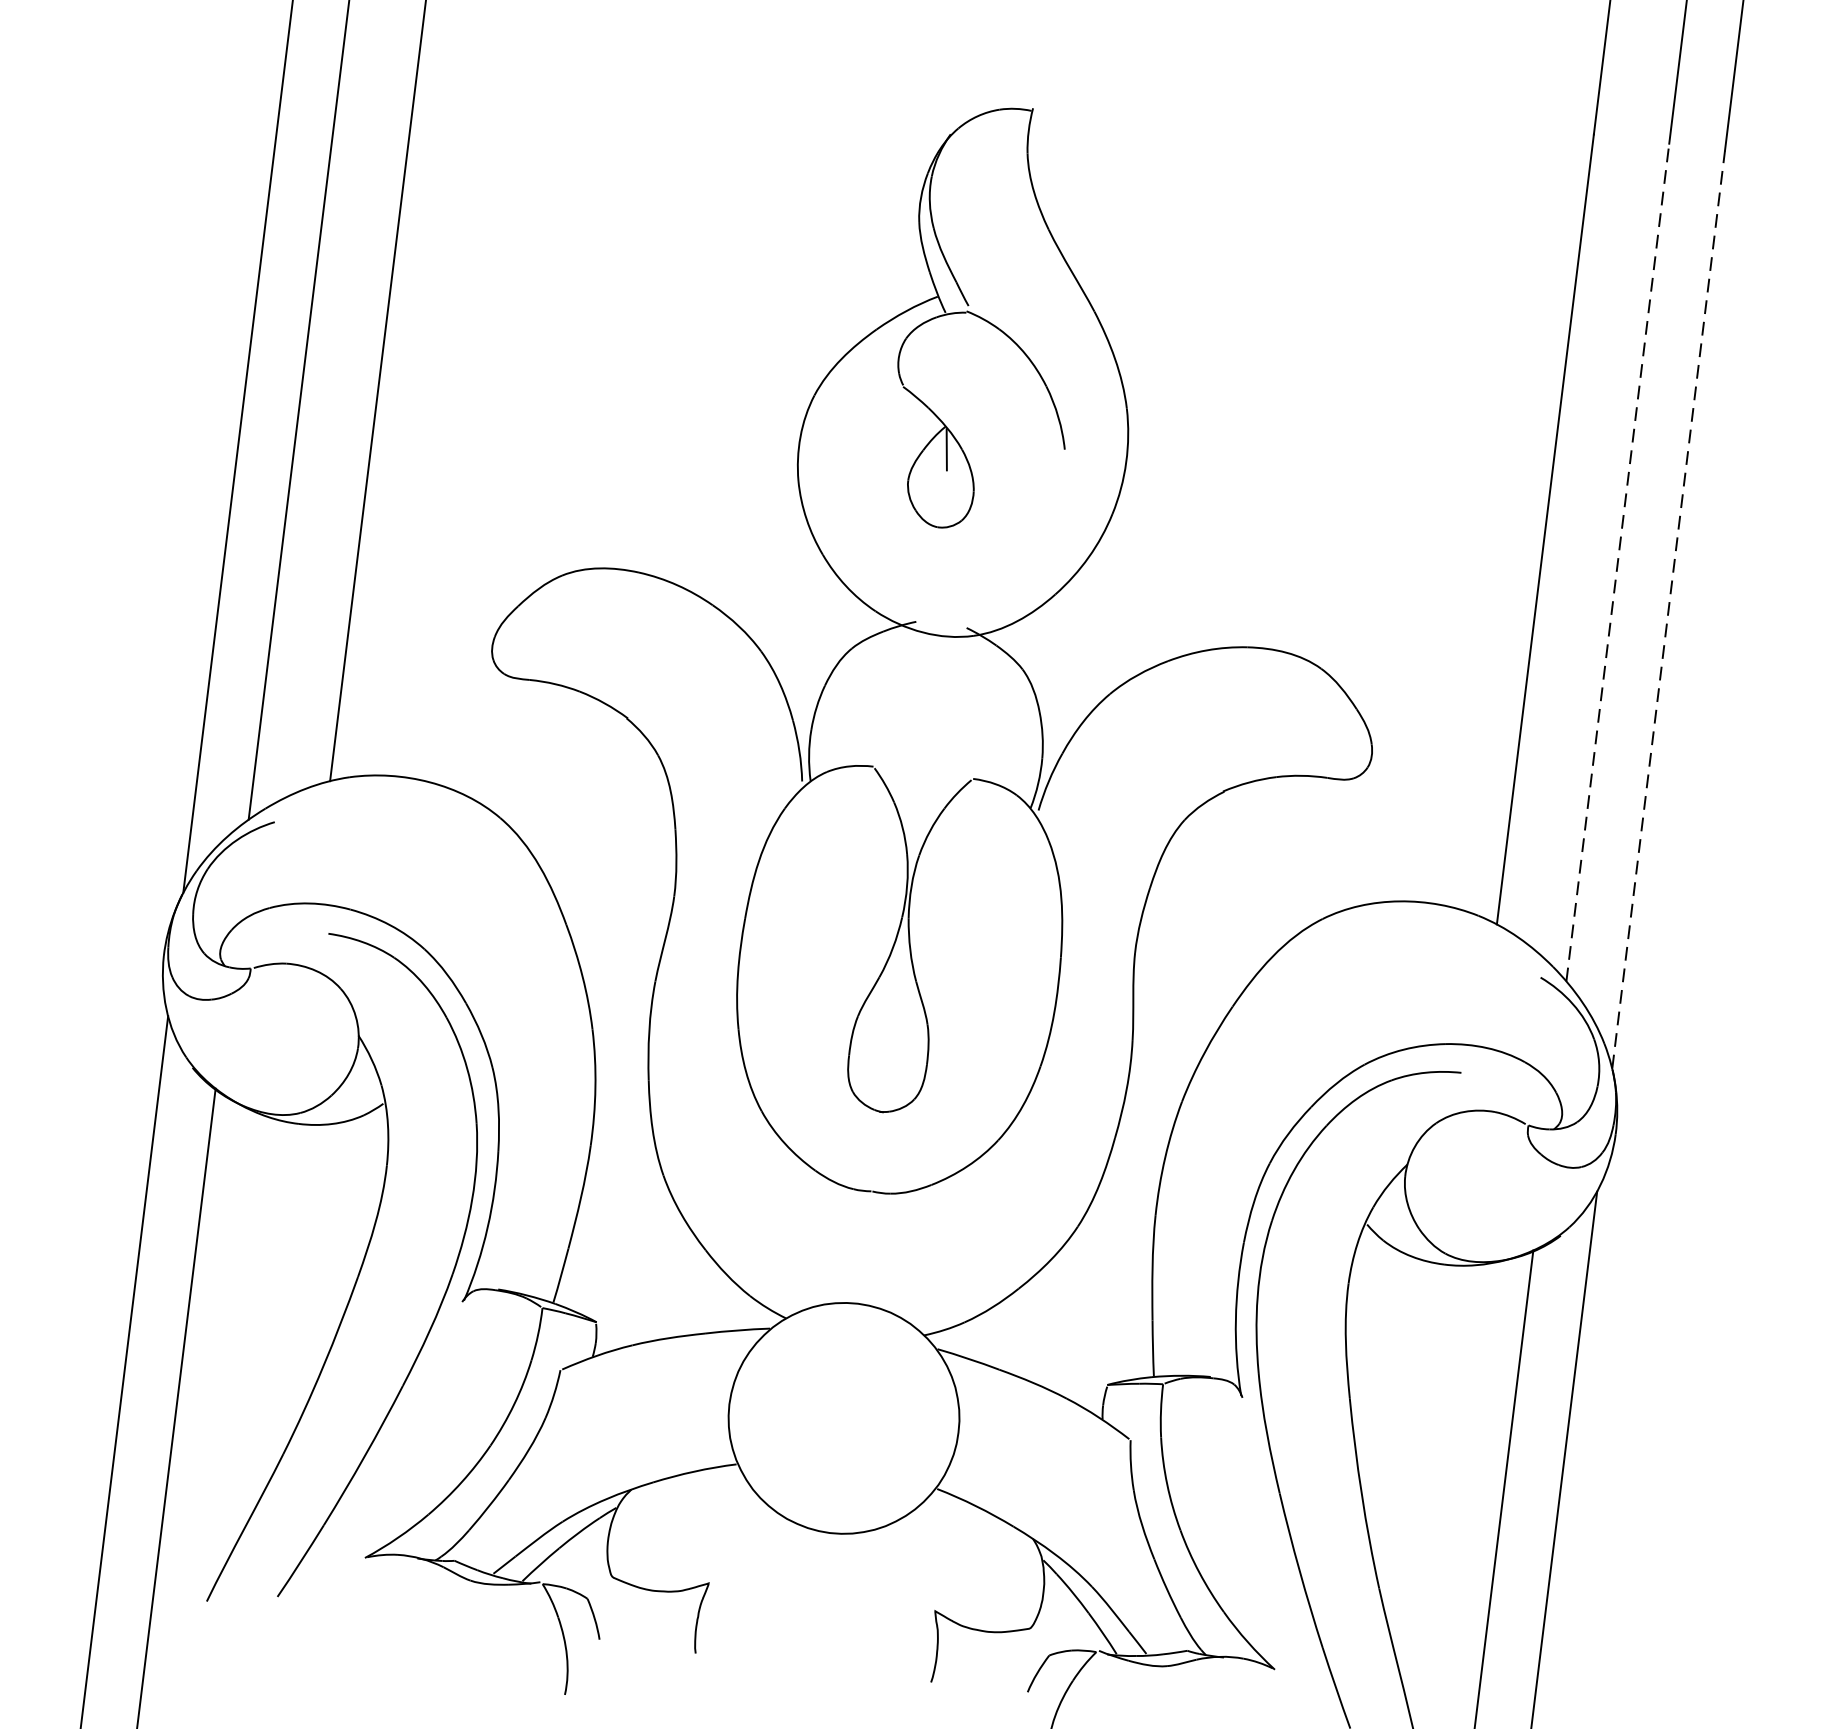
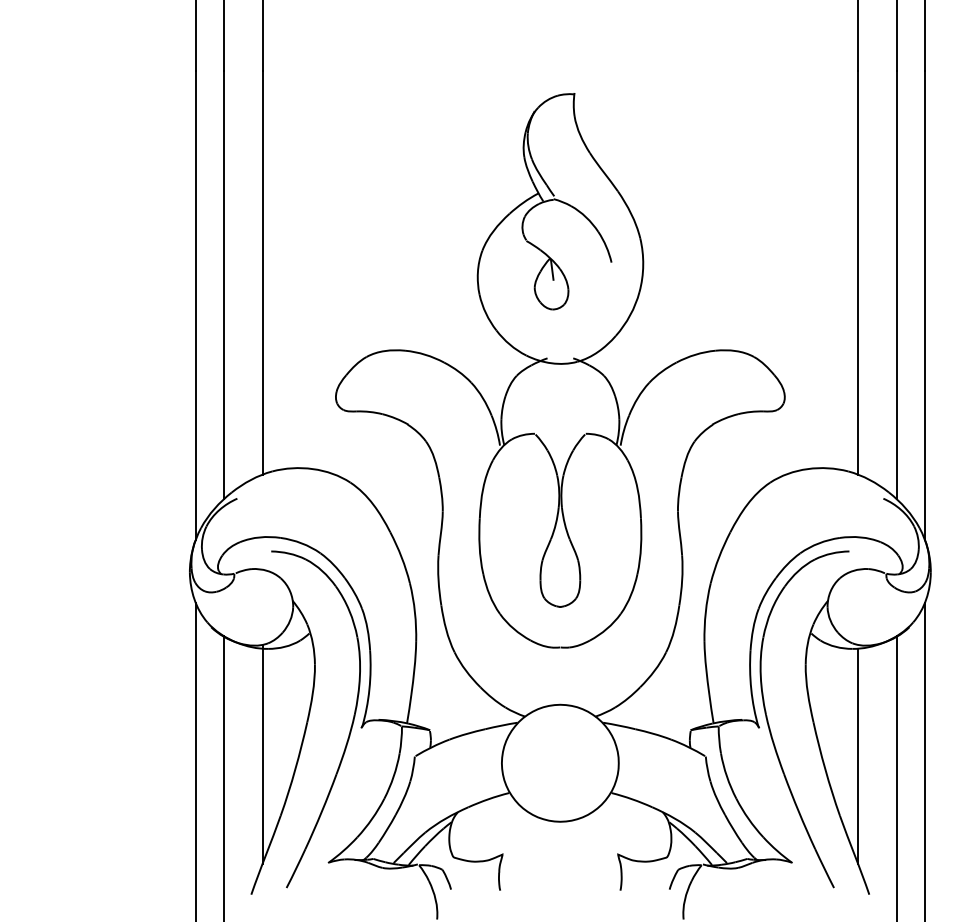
line: (1617, 563) -> (896, 285), dashed -> solid
line: (1669, 609) -> (925, 305), dashed -> solid
line: (262, 1327) -> (262, 753), added
line: (1430, 1474) -> (858, 755), added

